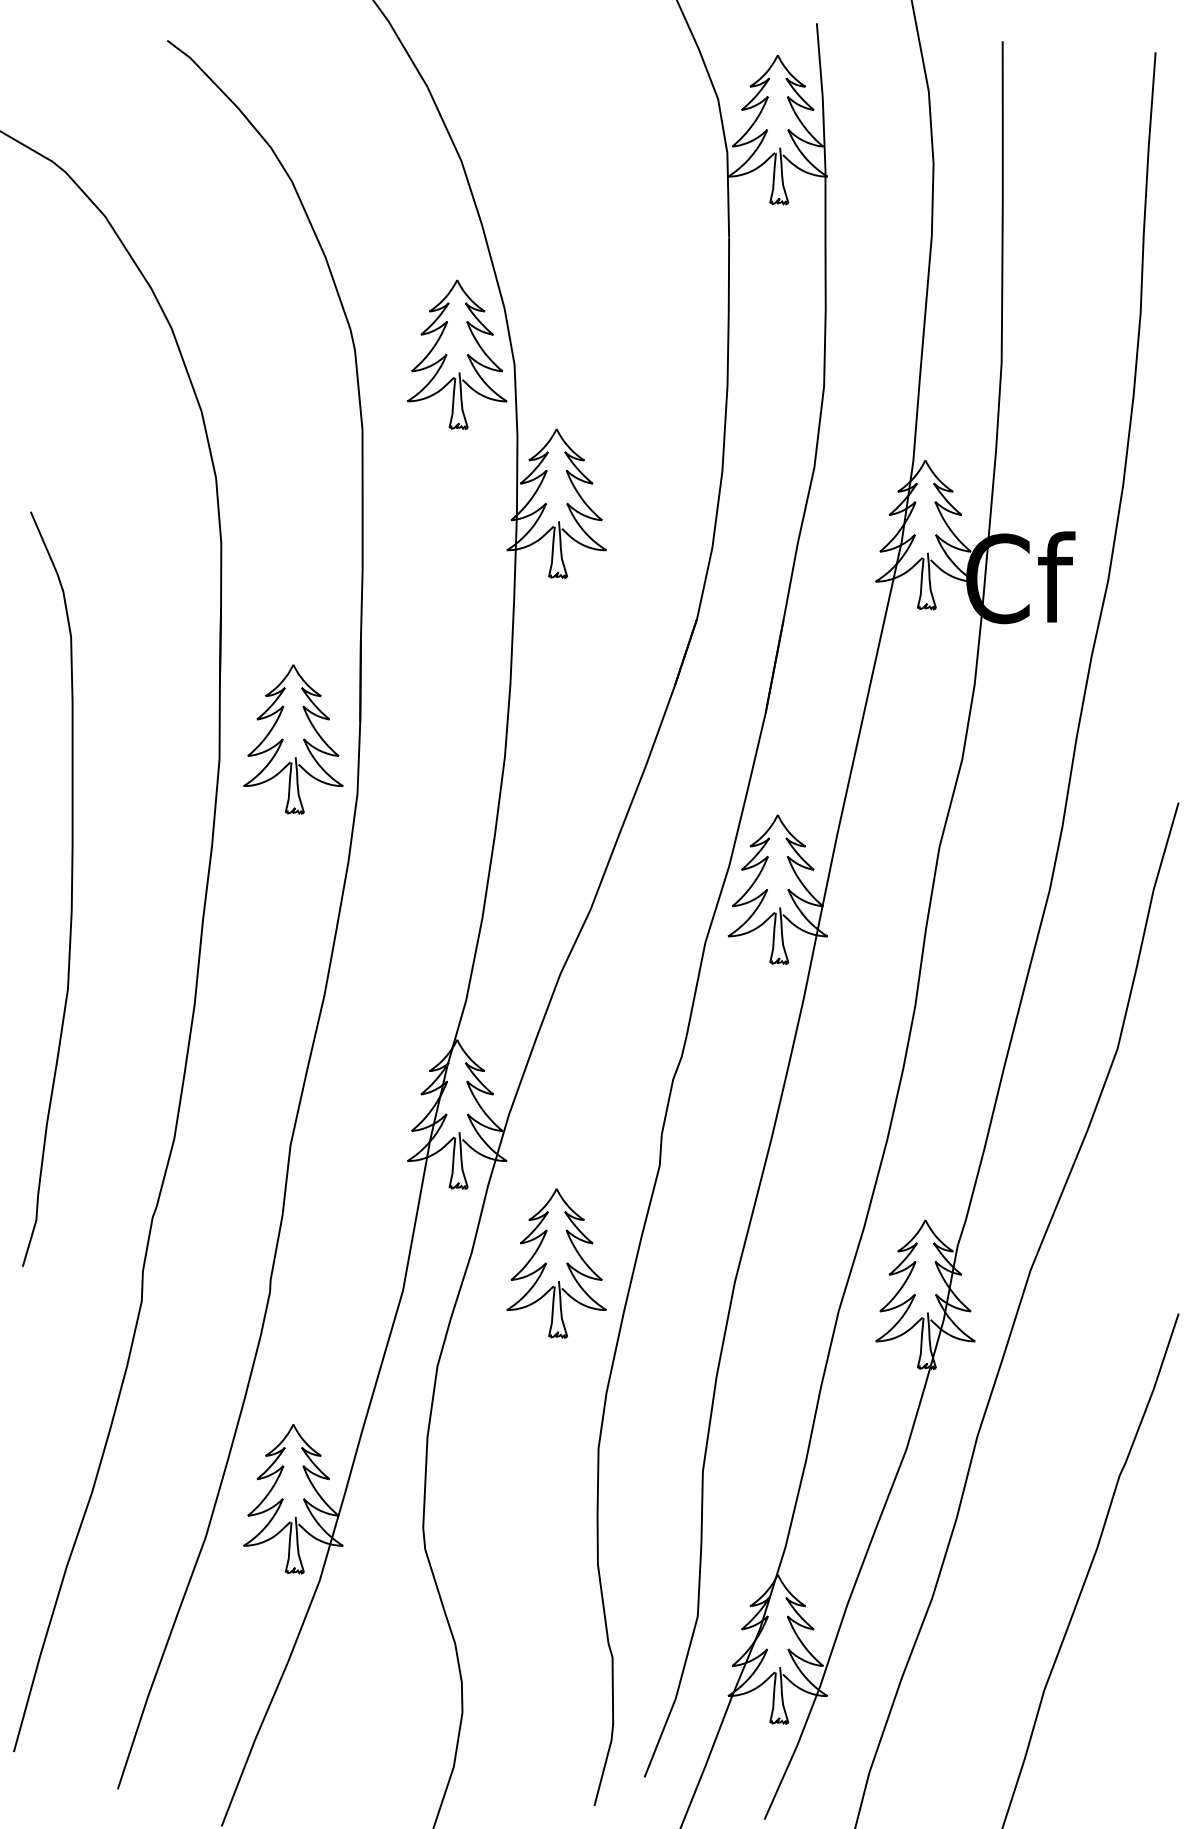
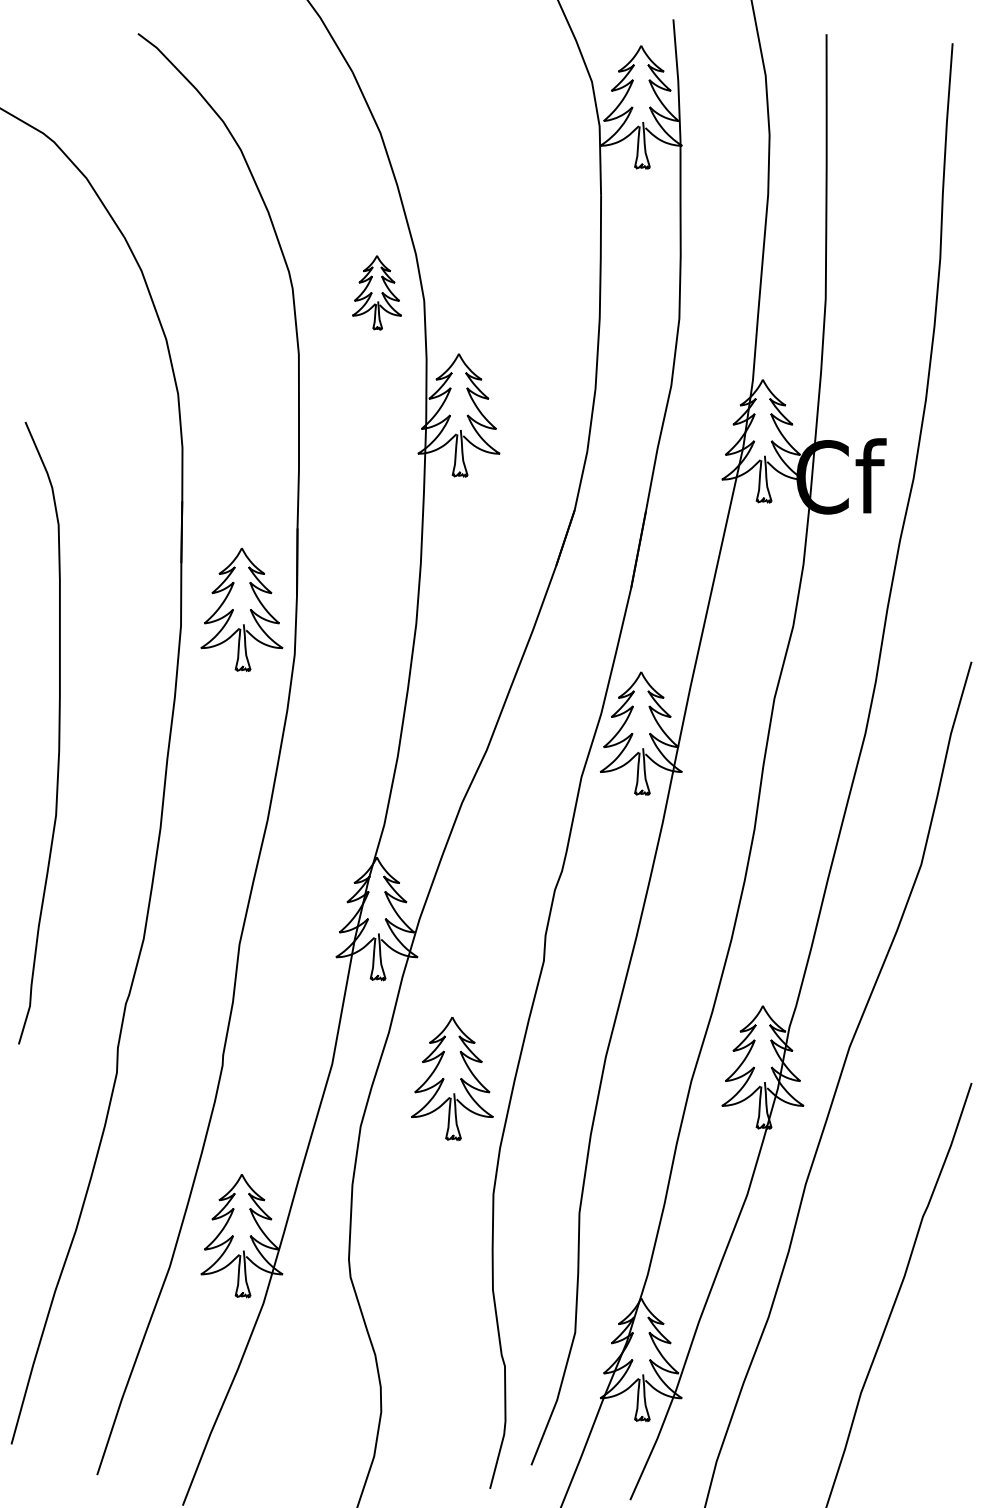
part: (457, 354) -> (377, 292), size x0.6
part: (556, 1263) -> (452, 1078), moved

